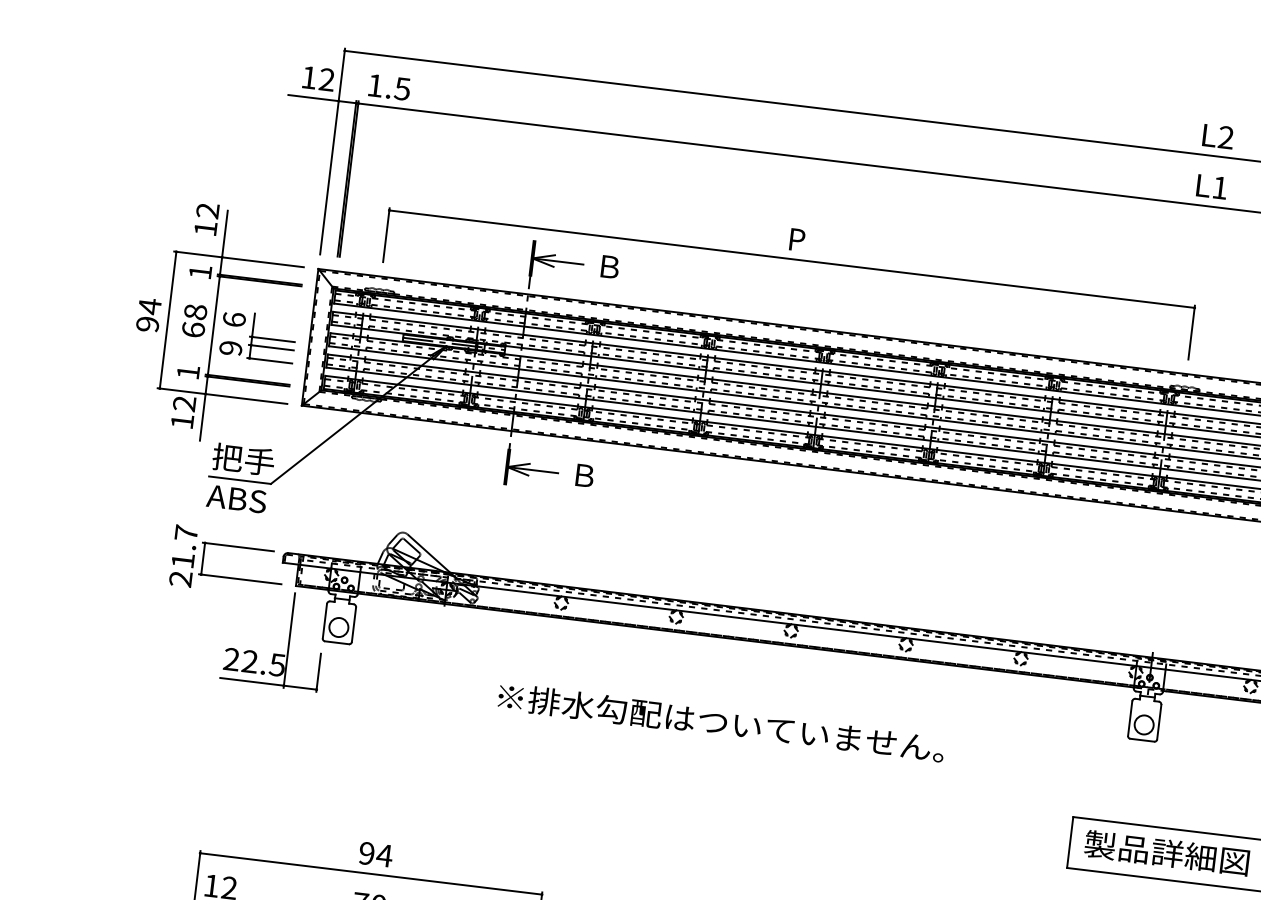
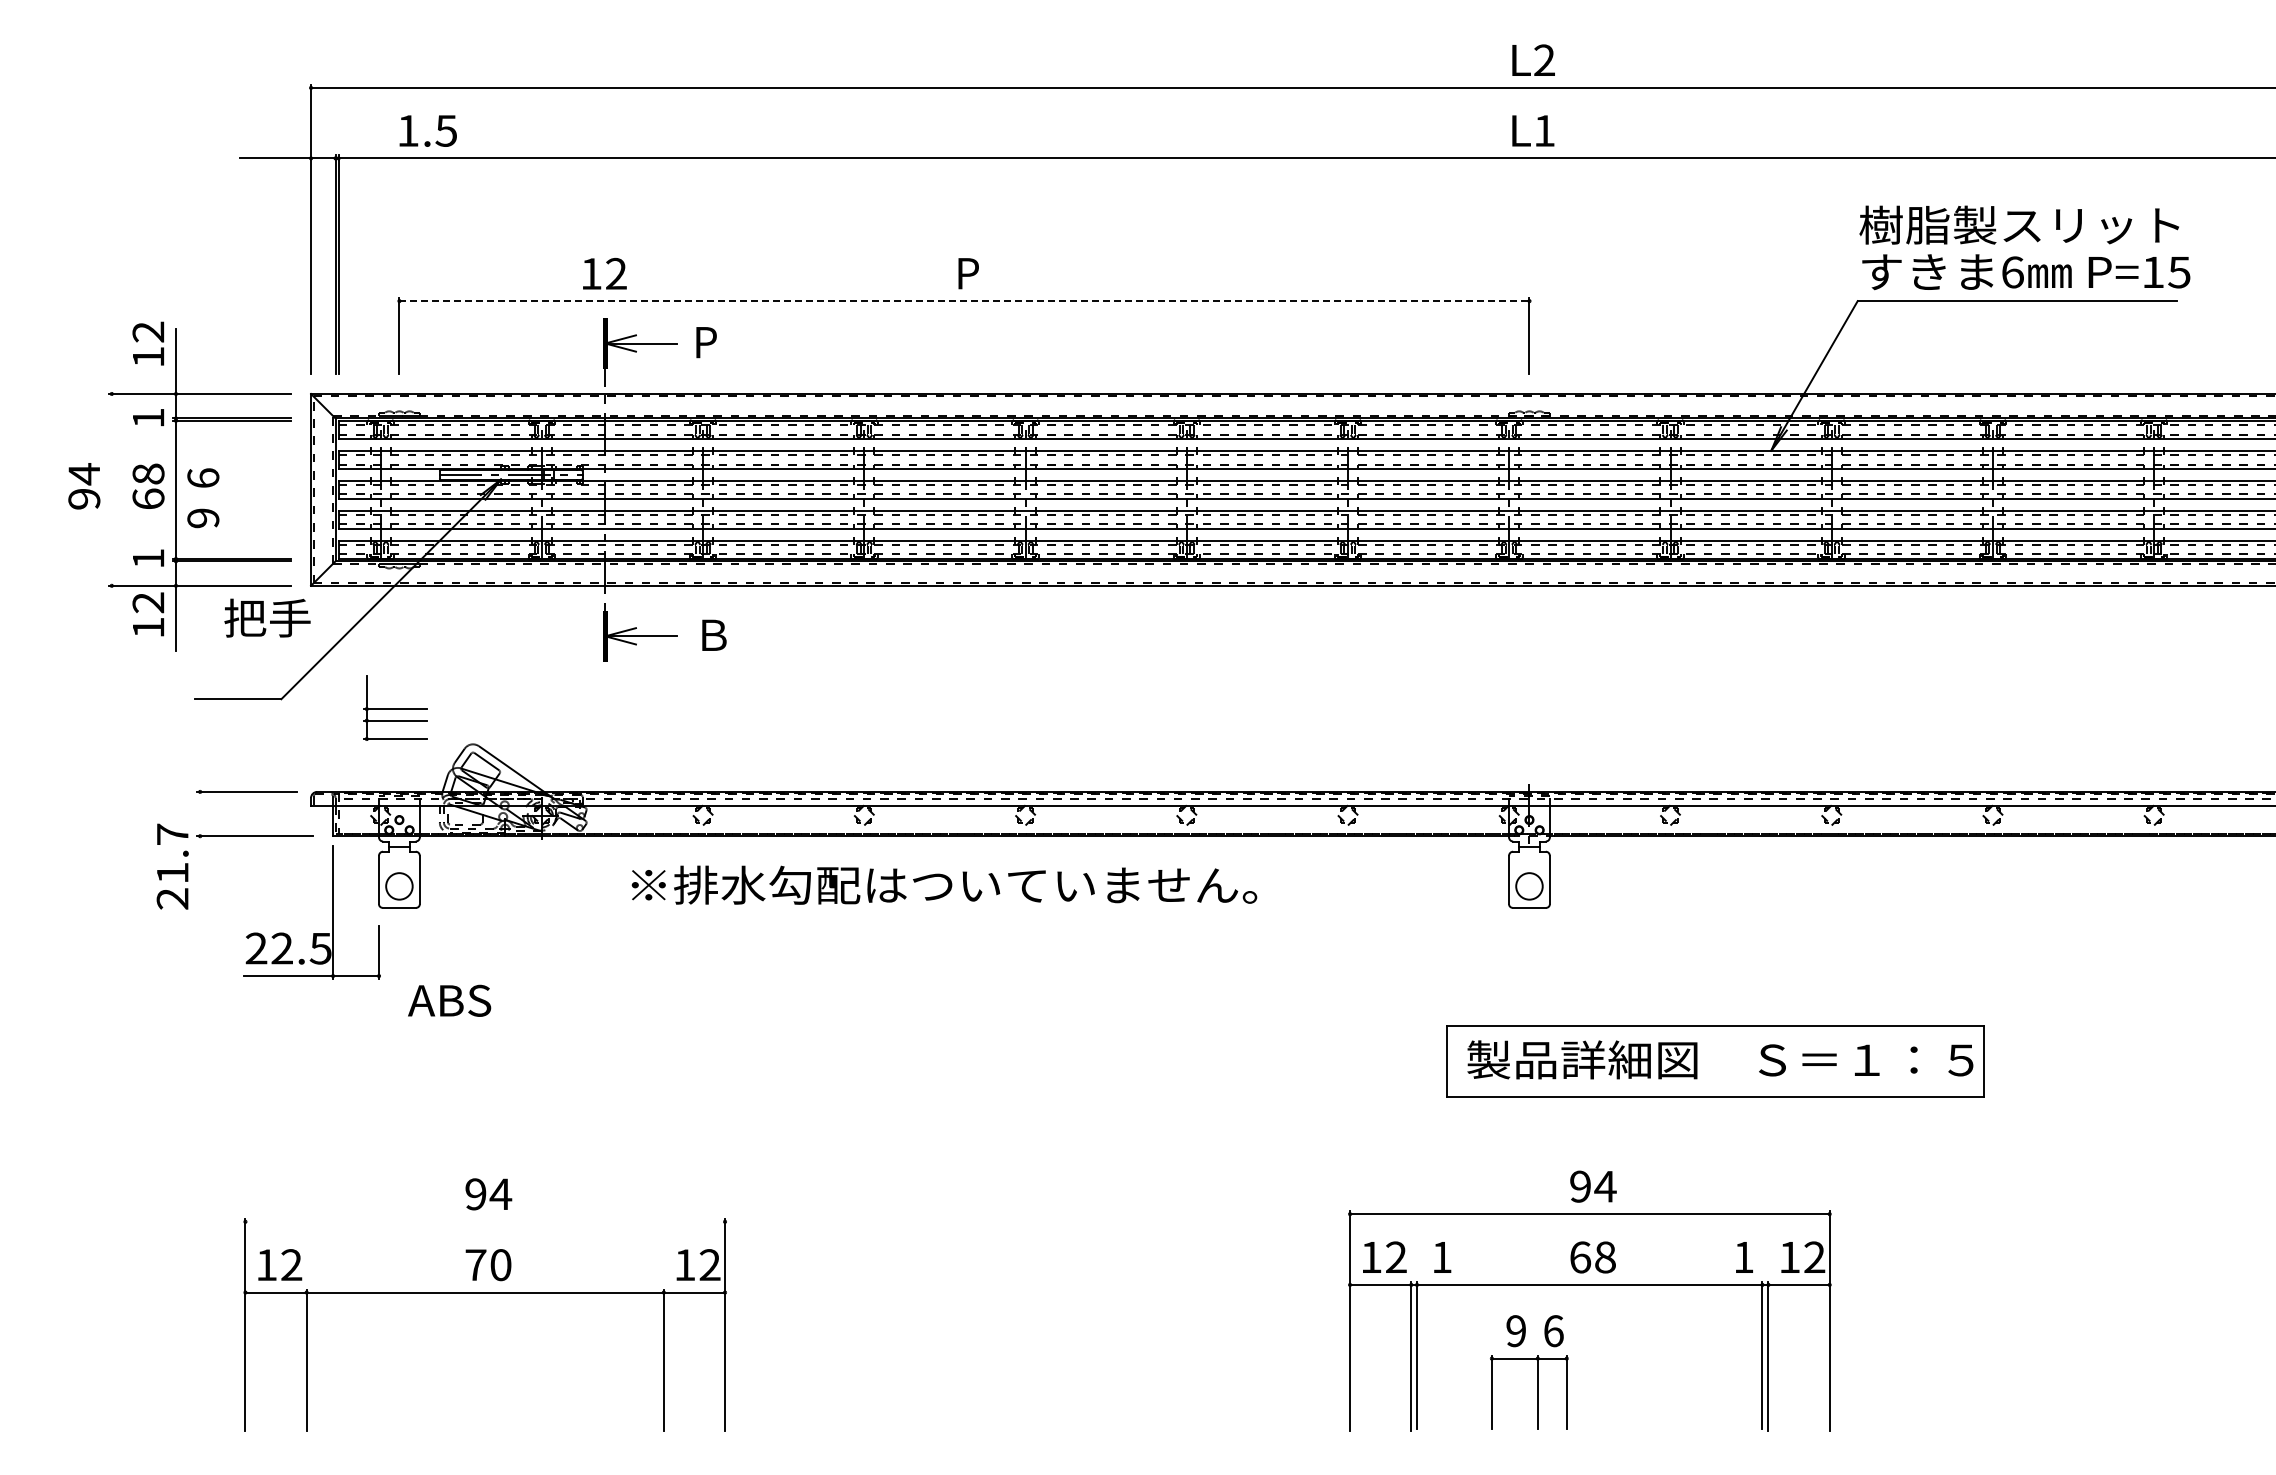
text: (318, 78) -> (604, 273), moved
text: (389, 87) -> (427, 130), moved
line: (792, 259) -> (964, 301), solid -> dashed
text: (608, 266) -> (711, 342), Ｂ -> P
line: (167, 319) -> (111, 489), removed
part: (272, 338) -> (395, 707), moved
text: (243, 459) -> (267, 617), moved
text: (236, 498) -> (449, 1000), moved
text: (183, 555) -> (172, 866), moved
line: (203, 558) -> (200, 813), removed
text: (721, 722) -> (944, 884), moved
line: (371, 873) -> (485, 1221), removed

